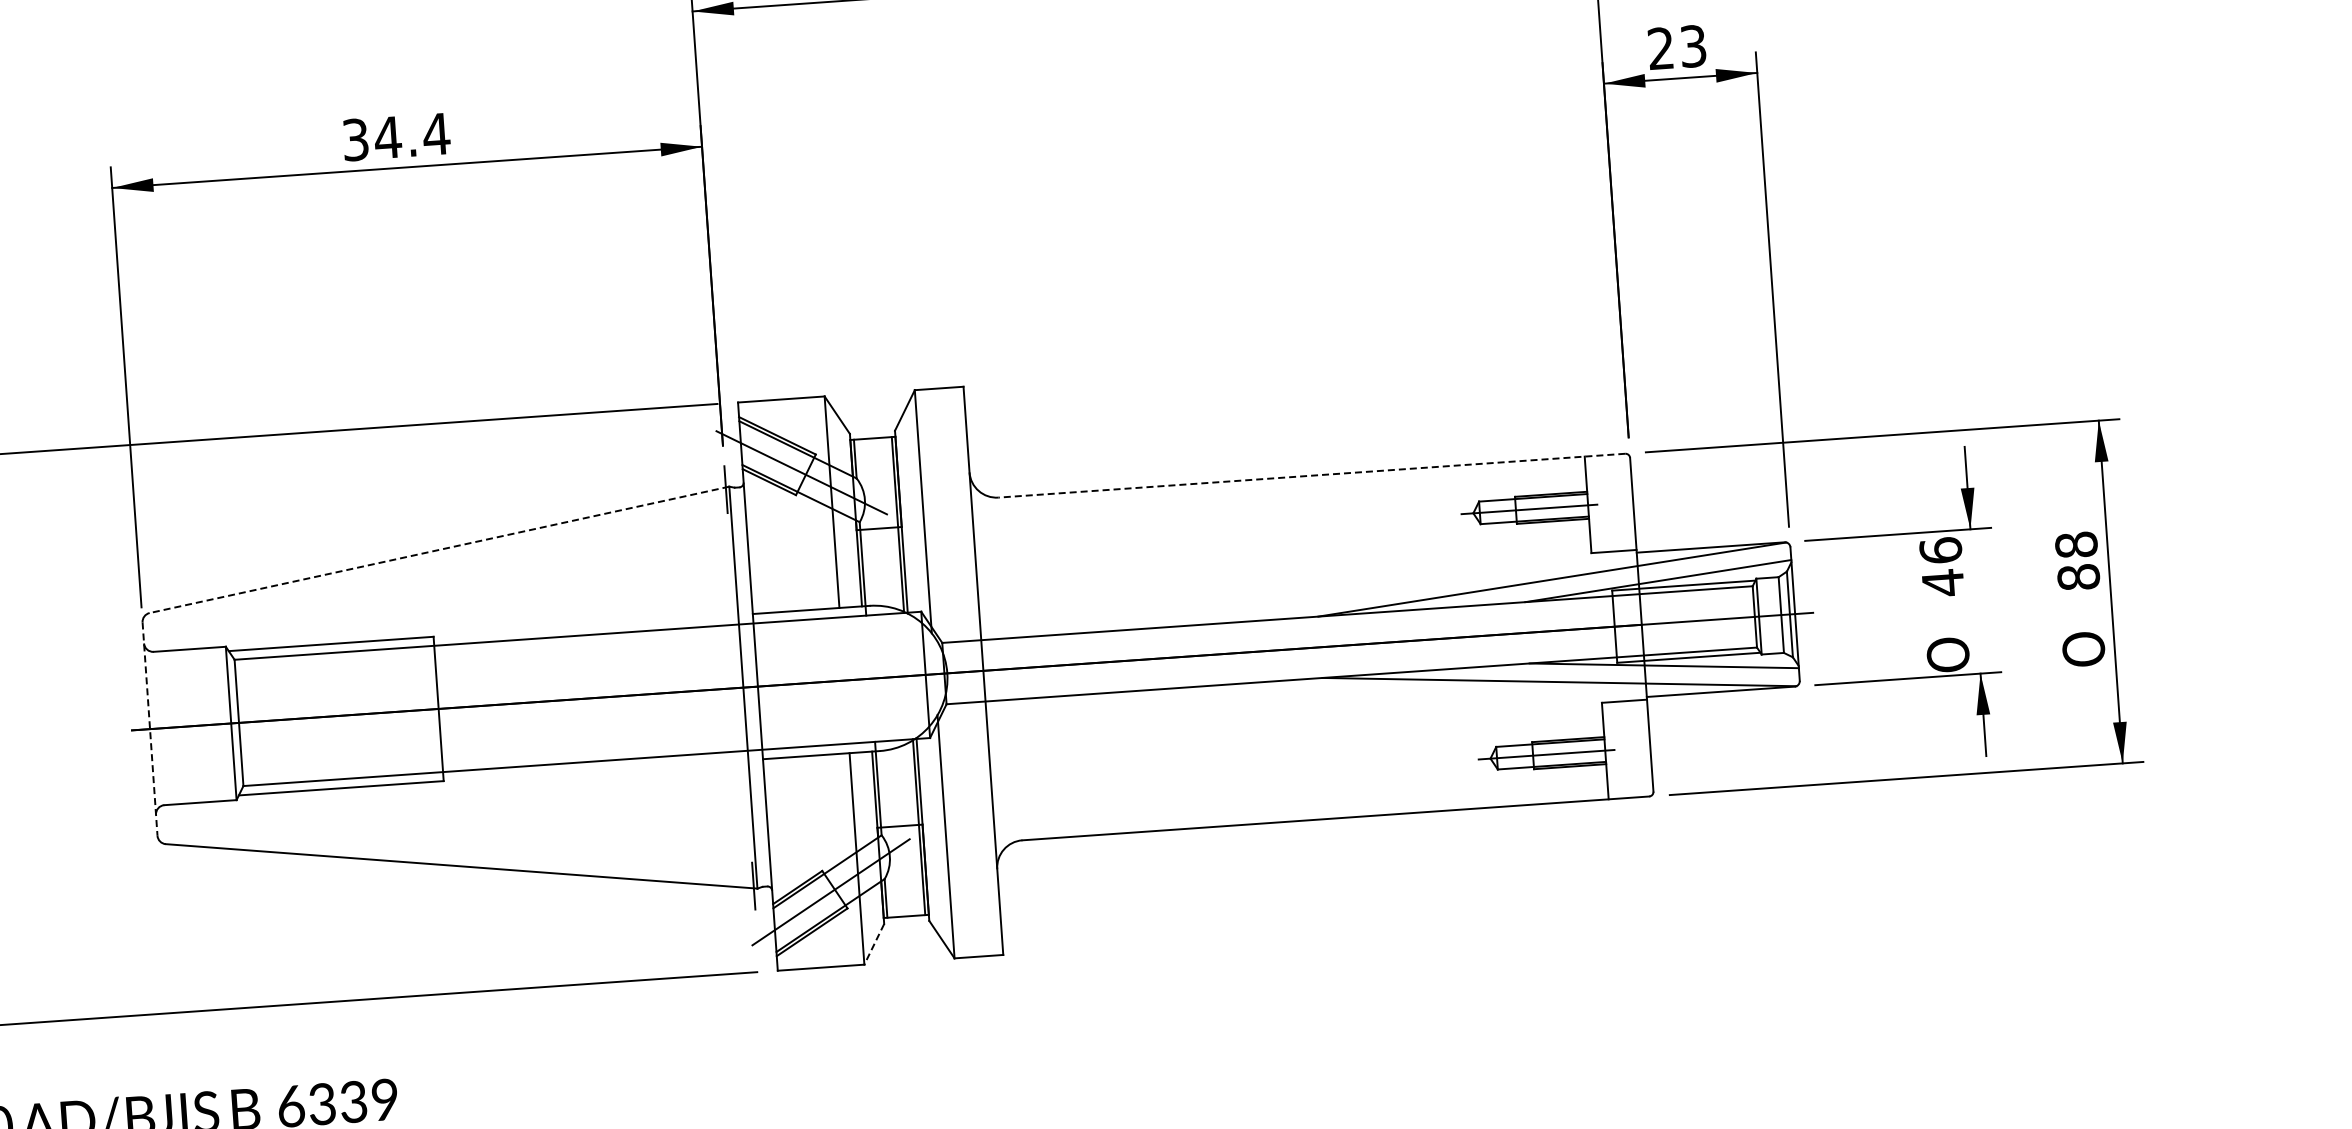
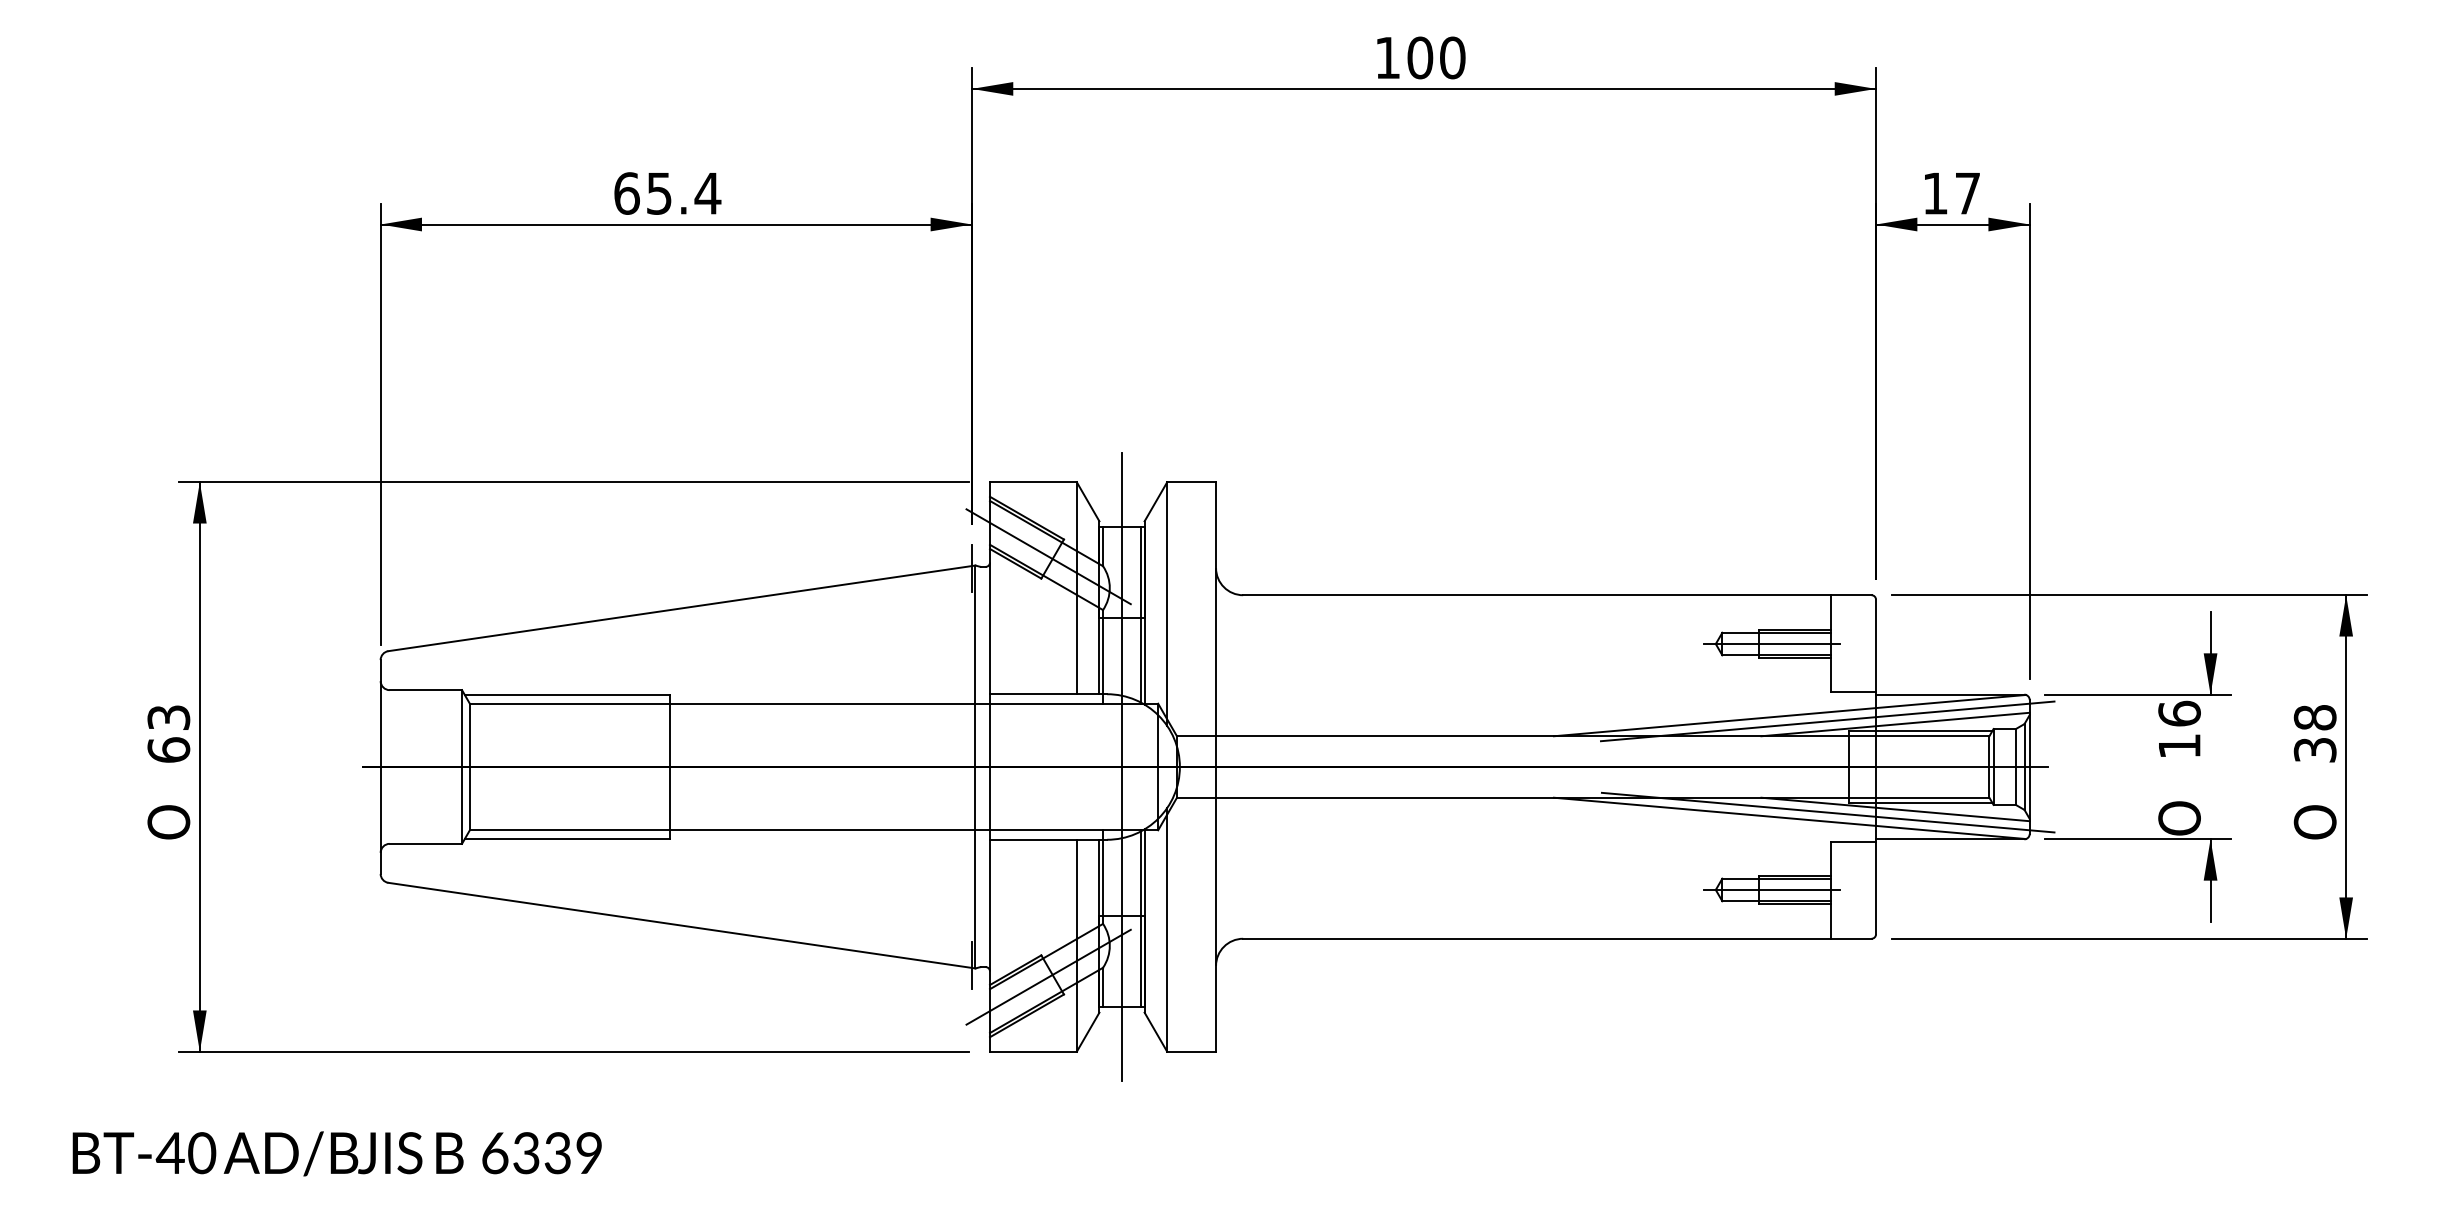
text: (1677, 47) -> (1951, 193), 23 -> 17
text: (372, 138) -> (643, 193), 34.4 -> 65.4
line: (1311, 476) -> (1556, 595), dashed -> solid
line: (439, 550) -> (681, 608), dashed -> solid
text: (2077, 576) -> (2314, 749), 88 -> 38
line: (1590, 582) -> (1827, 721), added
text: (1943, 582) -> (2179, 745), 46 -> 16
line: (1596, 673) -> (1827, 812), added
line: (890, 676) -> (1122, 766), added
line: (149, 729) -> (380, 767), dashed -> solid
line: (874, 944) -> (1088, 1032), dashed -> solid

